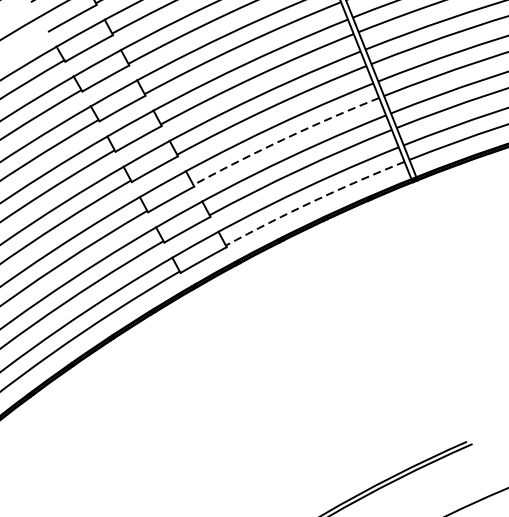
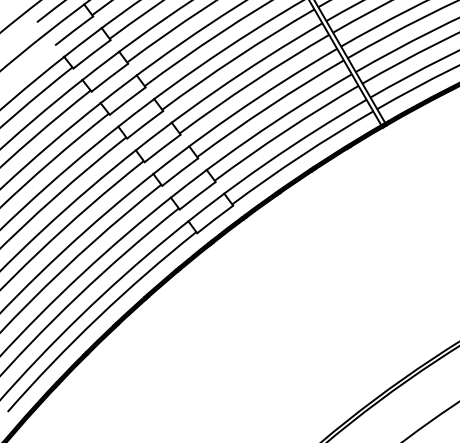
arc: (285, 138) -> (269, 106), dashed -> solid
arc: (314, 200) -> (301, 155), dashed -> solid

